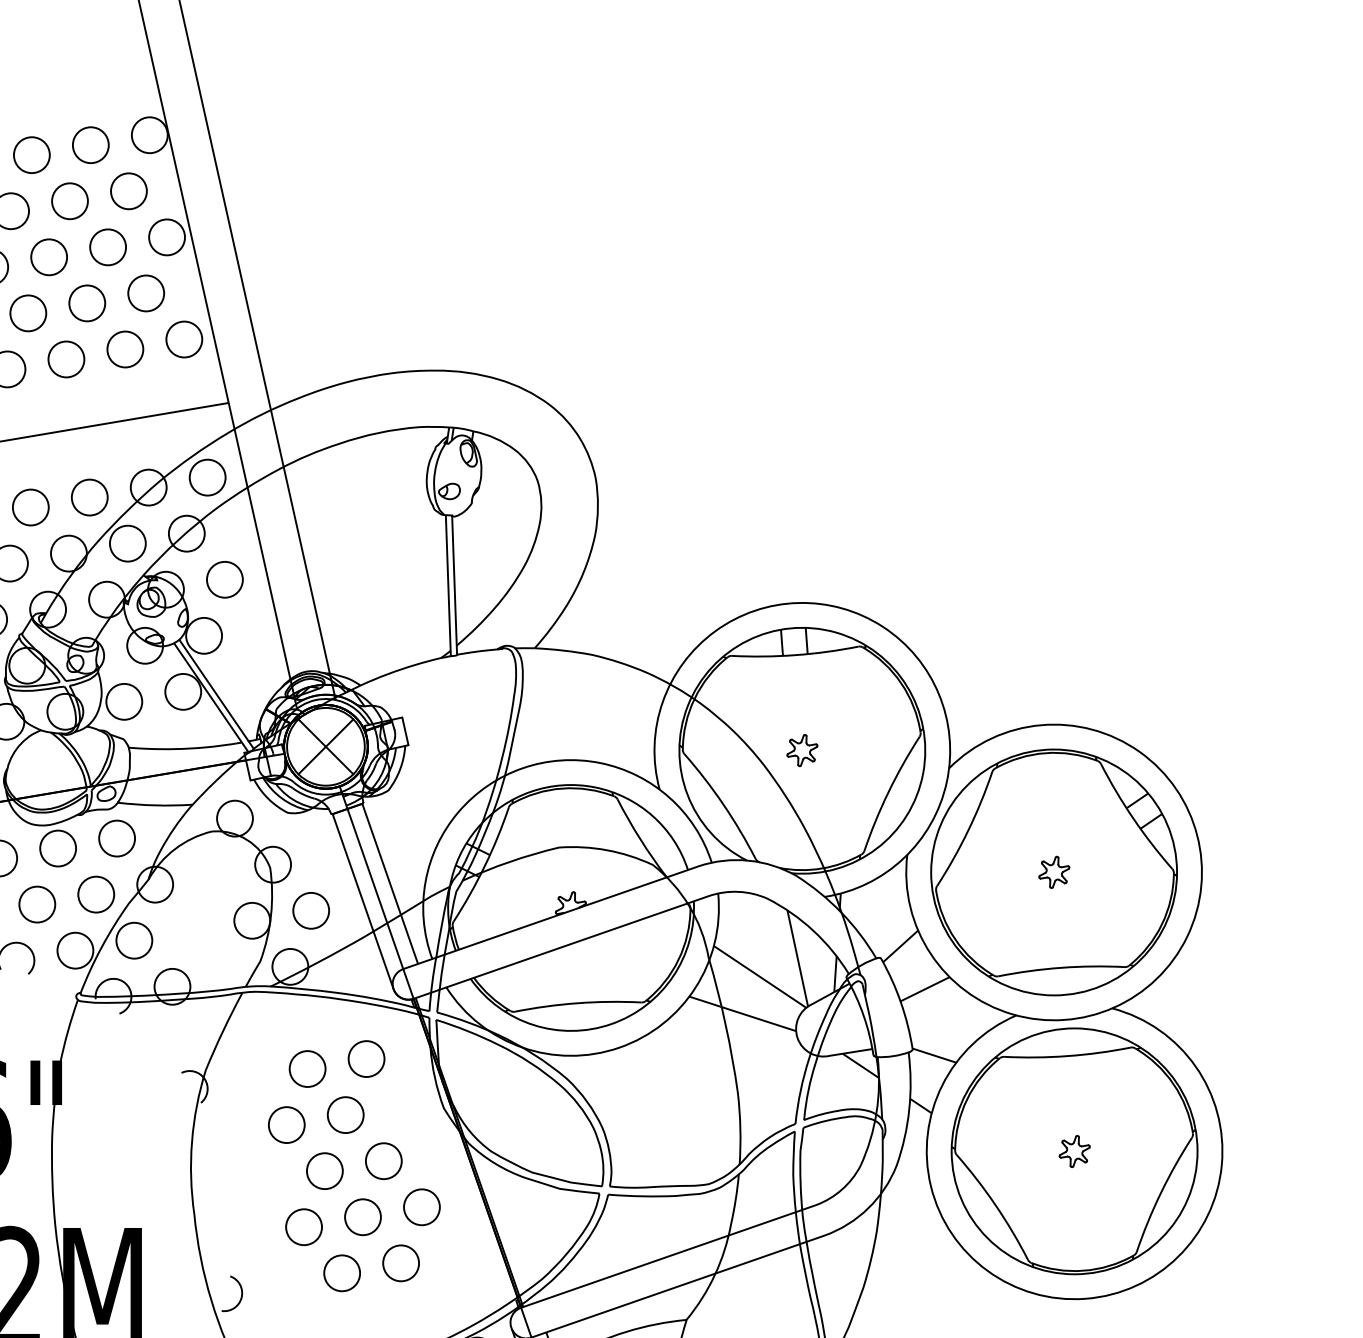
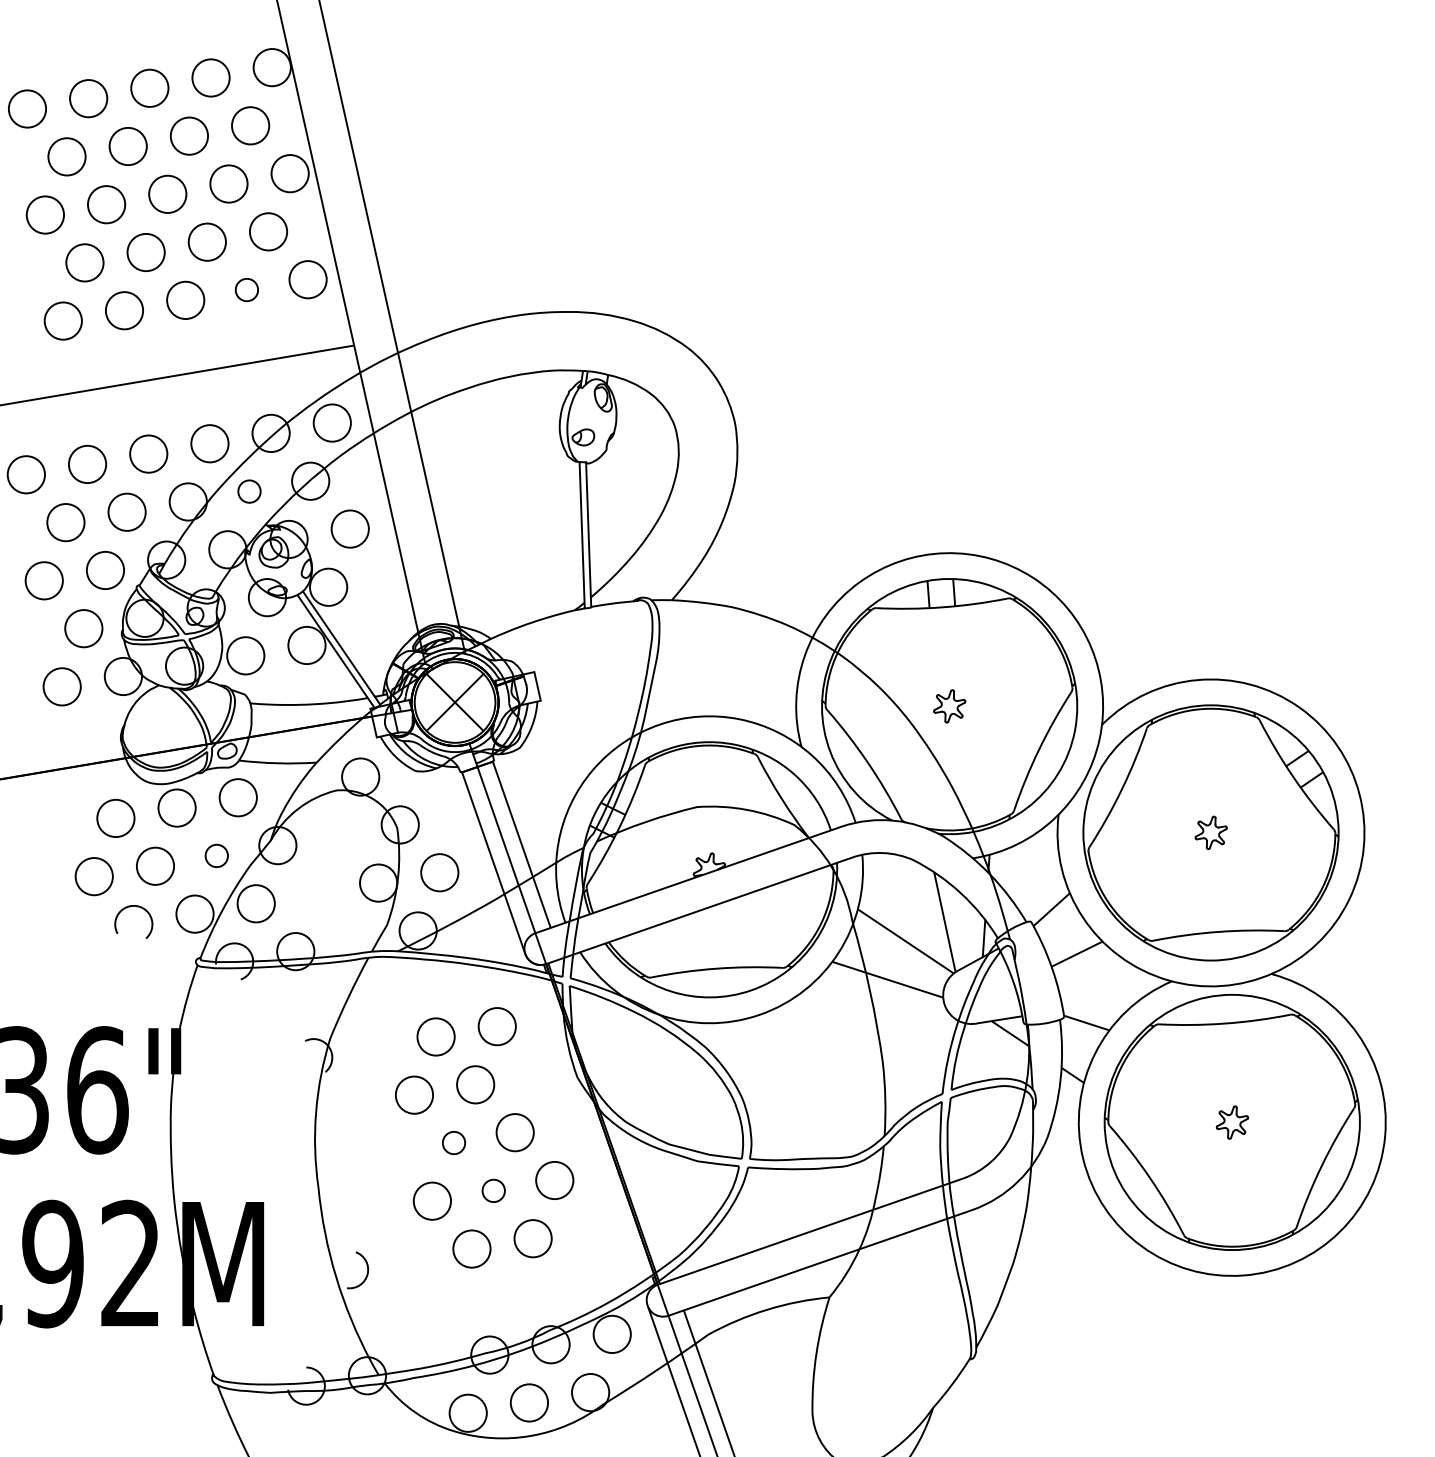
circle: (124, 348) -> (246, 289), size x0.6
circle: (127, 543) -> (249, 491), size x0.6
circle: (96, 894) -> (216, 855), size x0.6
circle: (324, 1170) -> (453, 1142), size x0.6
circle: (362, 1216) -> (493, 1190), size x0.6

